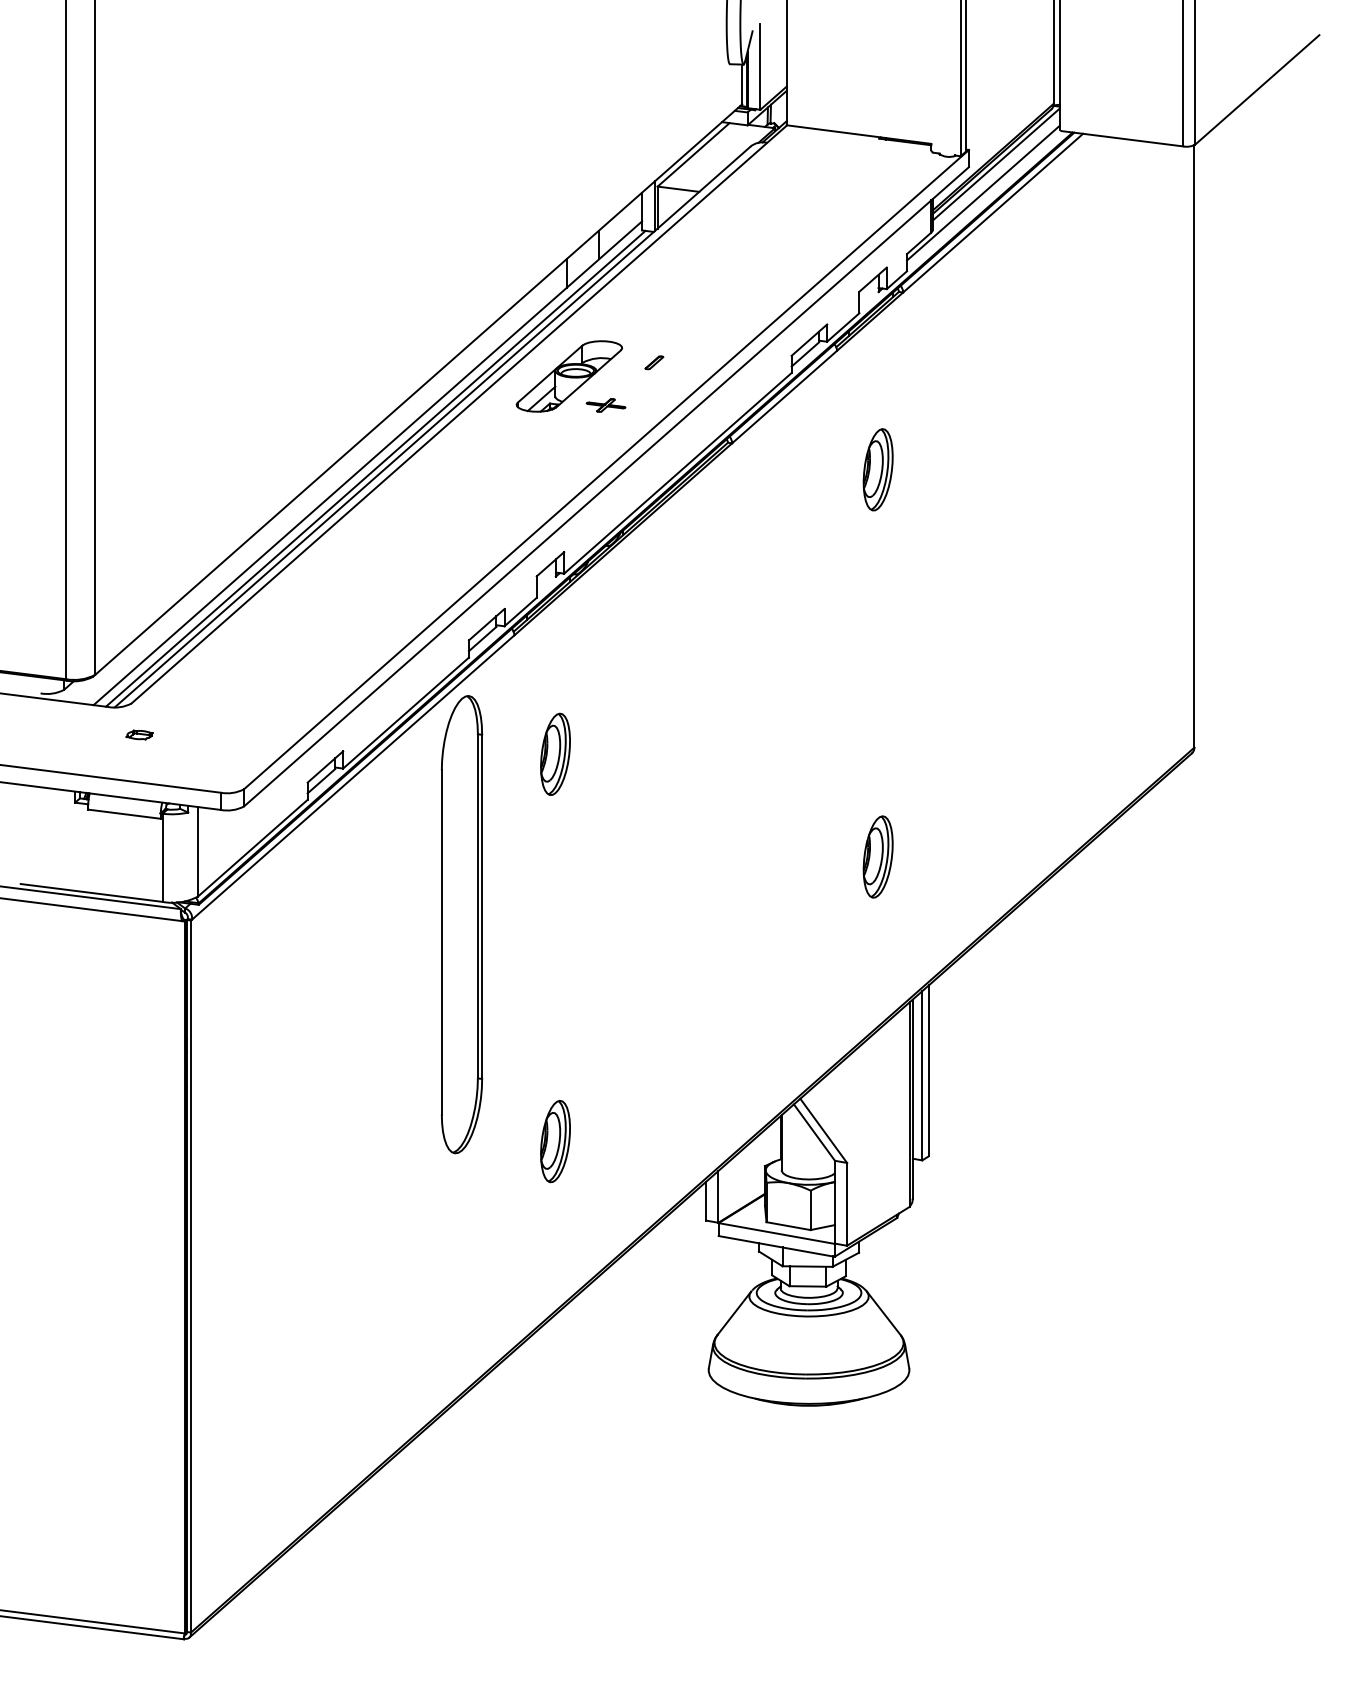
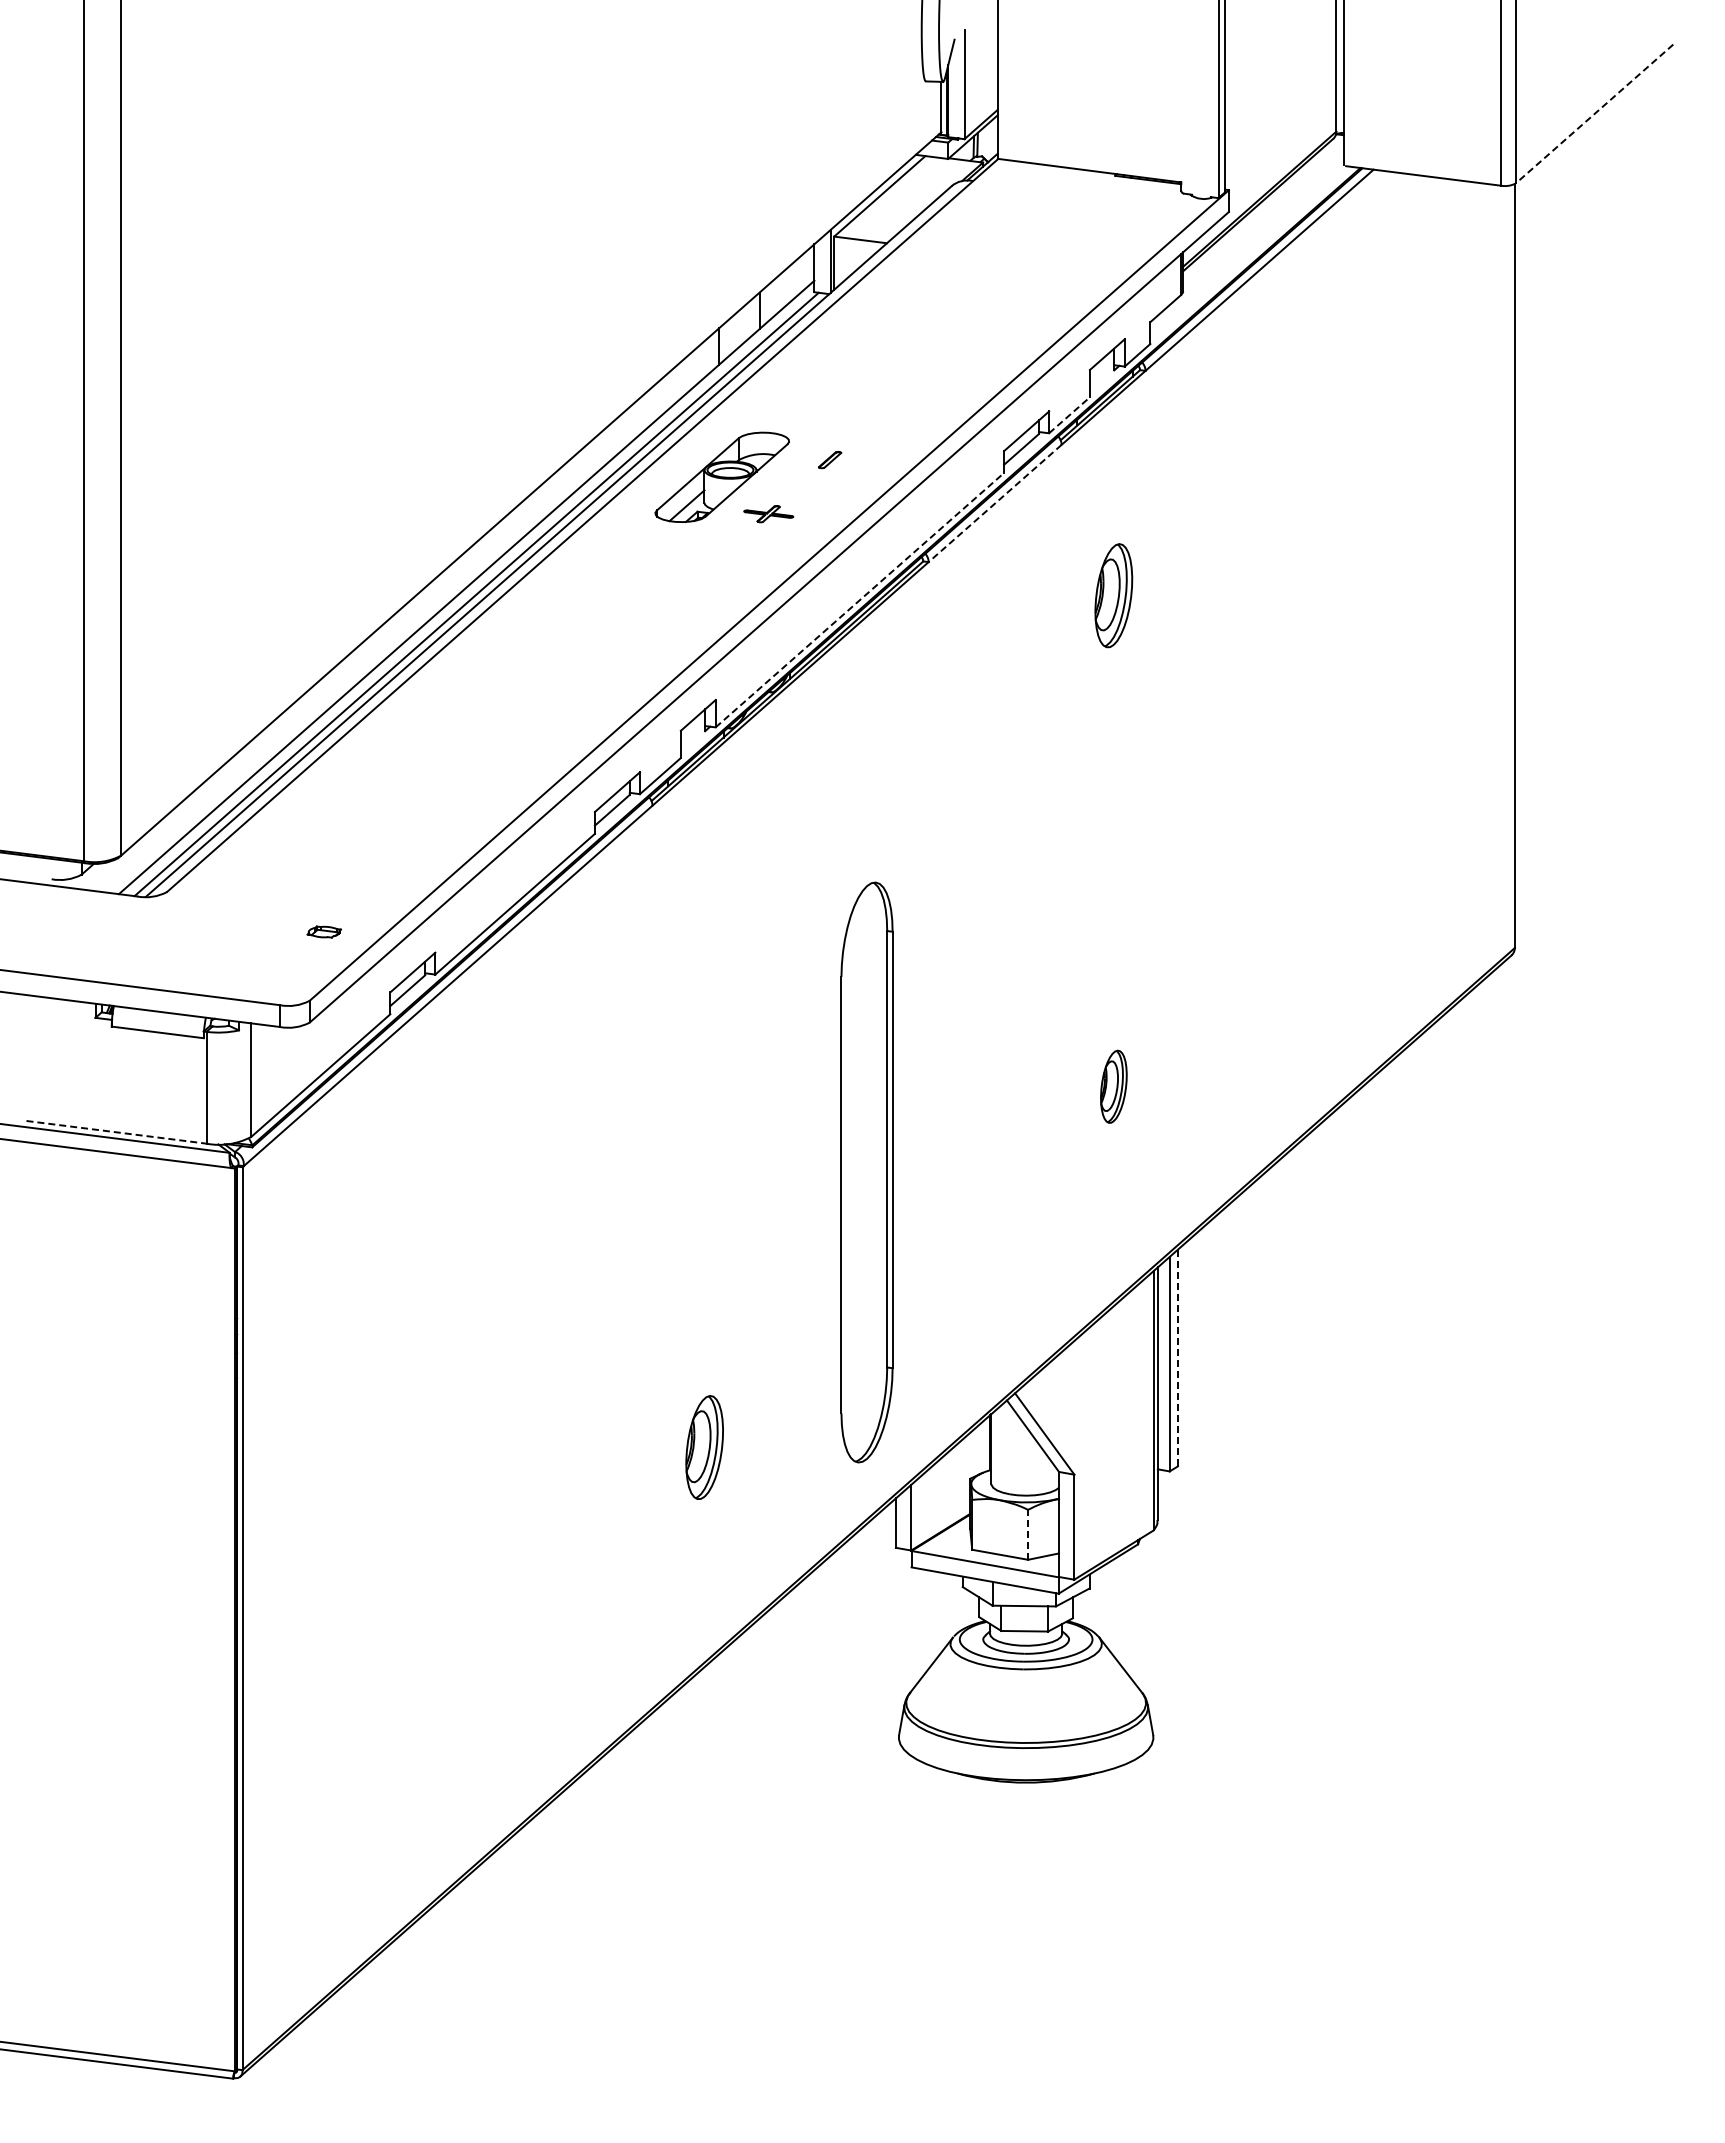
line: (1257, 90) -> (1594, 114), solid -> dashed
line: (996, 164) -> (1263, 208), removed
line: (982, 192) -> (1246, 244), removed
line: (843, 326) -> (1069, 414), solid -> dashed
line: (784, 397) -> (995, 503), solid -> dashed
line: (678, 472) -> (860, 599), solid -> dashed
part: (139, 734) -> (323, 931), moved
part: (555, 754) -> (704, 956), removed
part: (877, 856) -> (1113, 1086), size x0.7
line: (91, 893) -> (116, 1132), solid -> dashed
part: (461, 924) -> (866, 1172), moved
line: (928, 1071) -> (1177, 1358), solid -> dashed
line: (810, 1210) -> (1028, 1534), solid -> dashed

